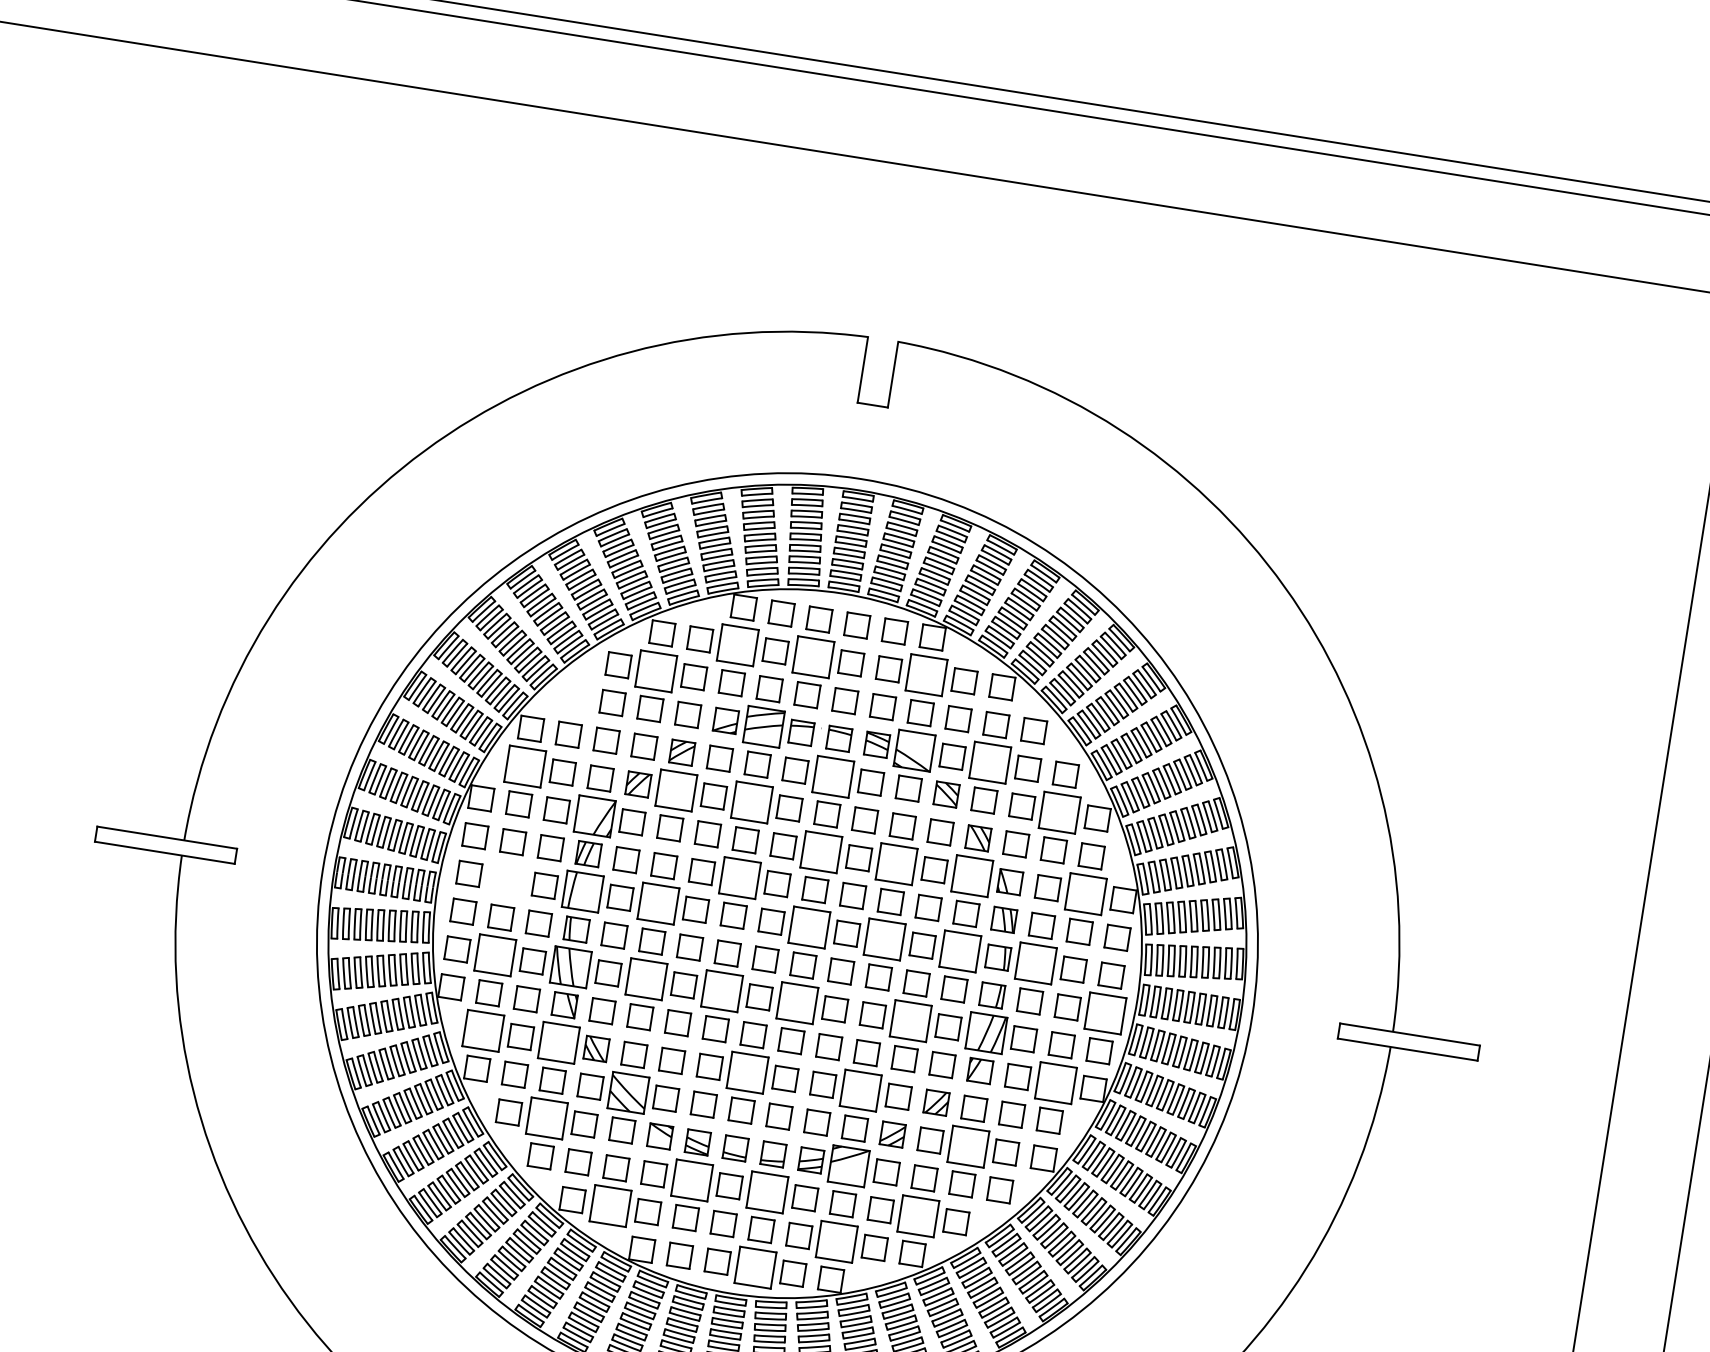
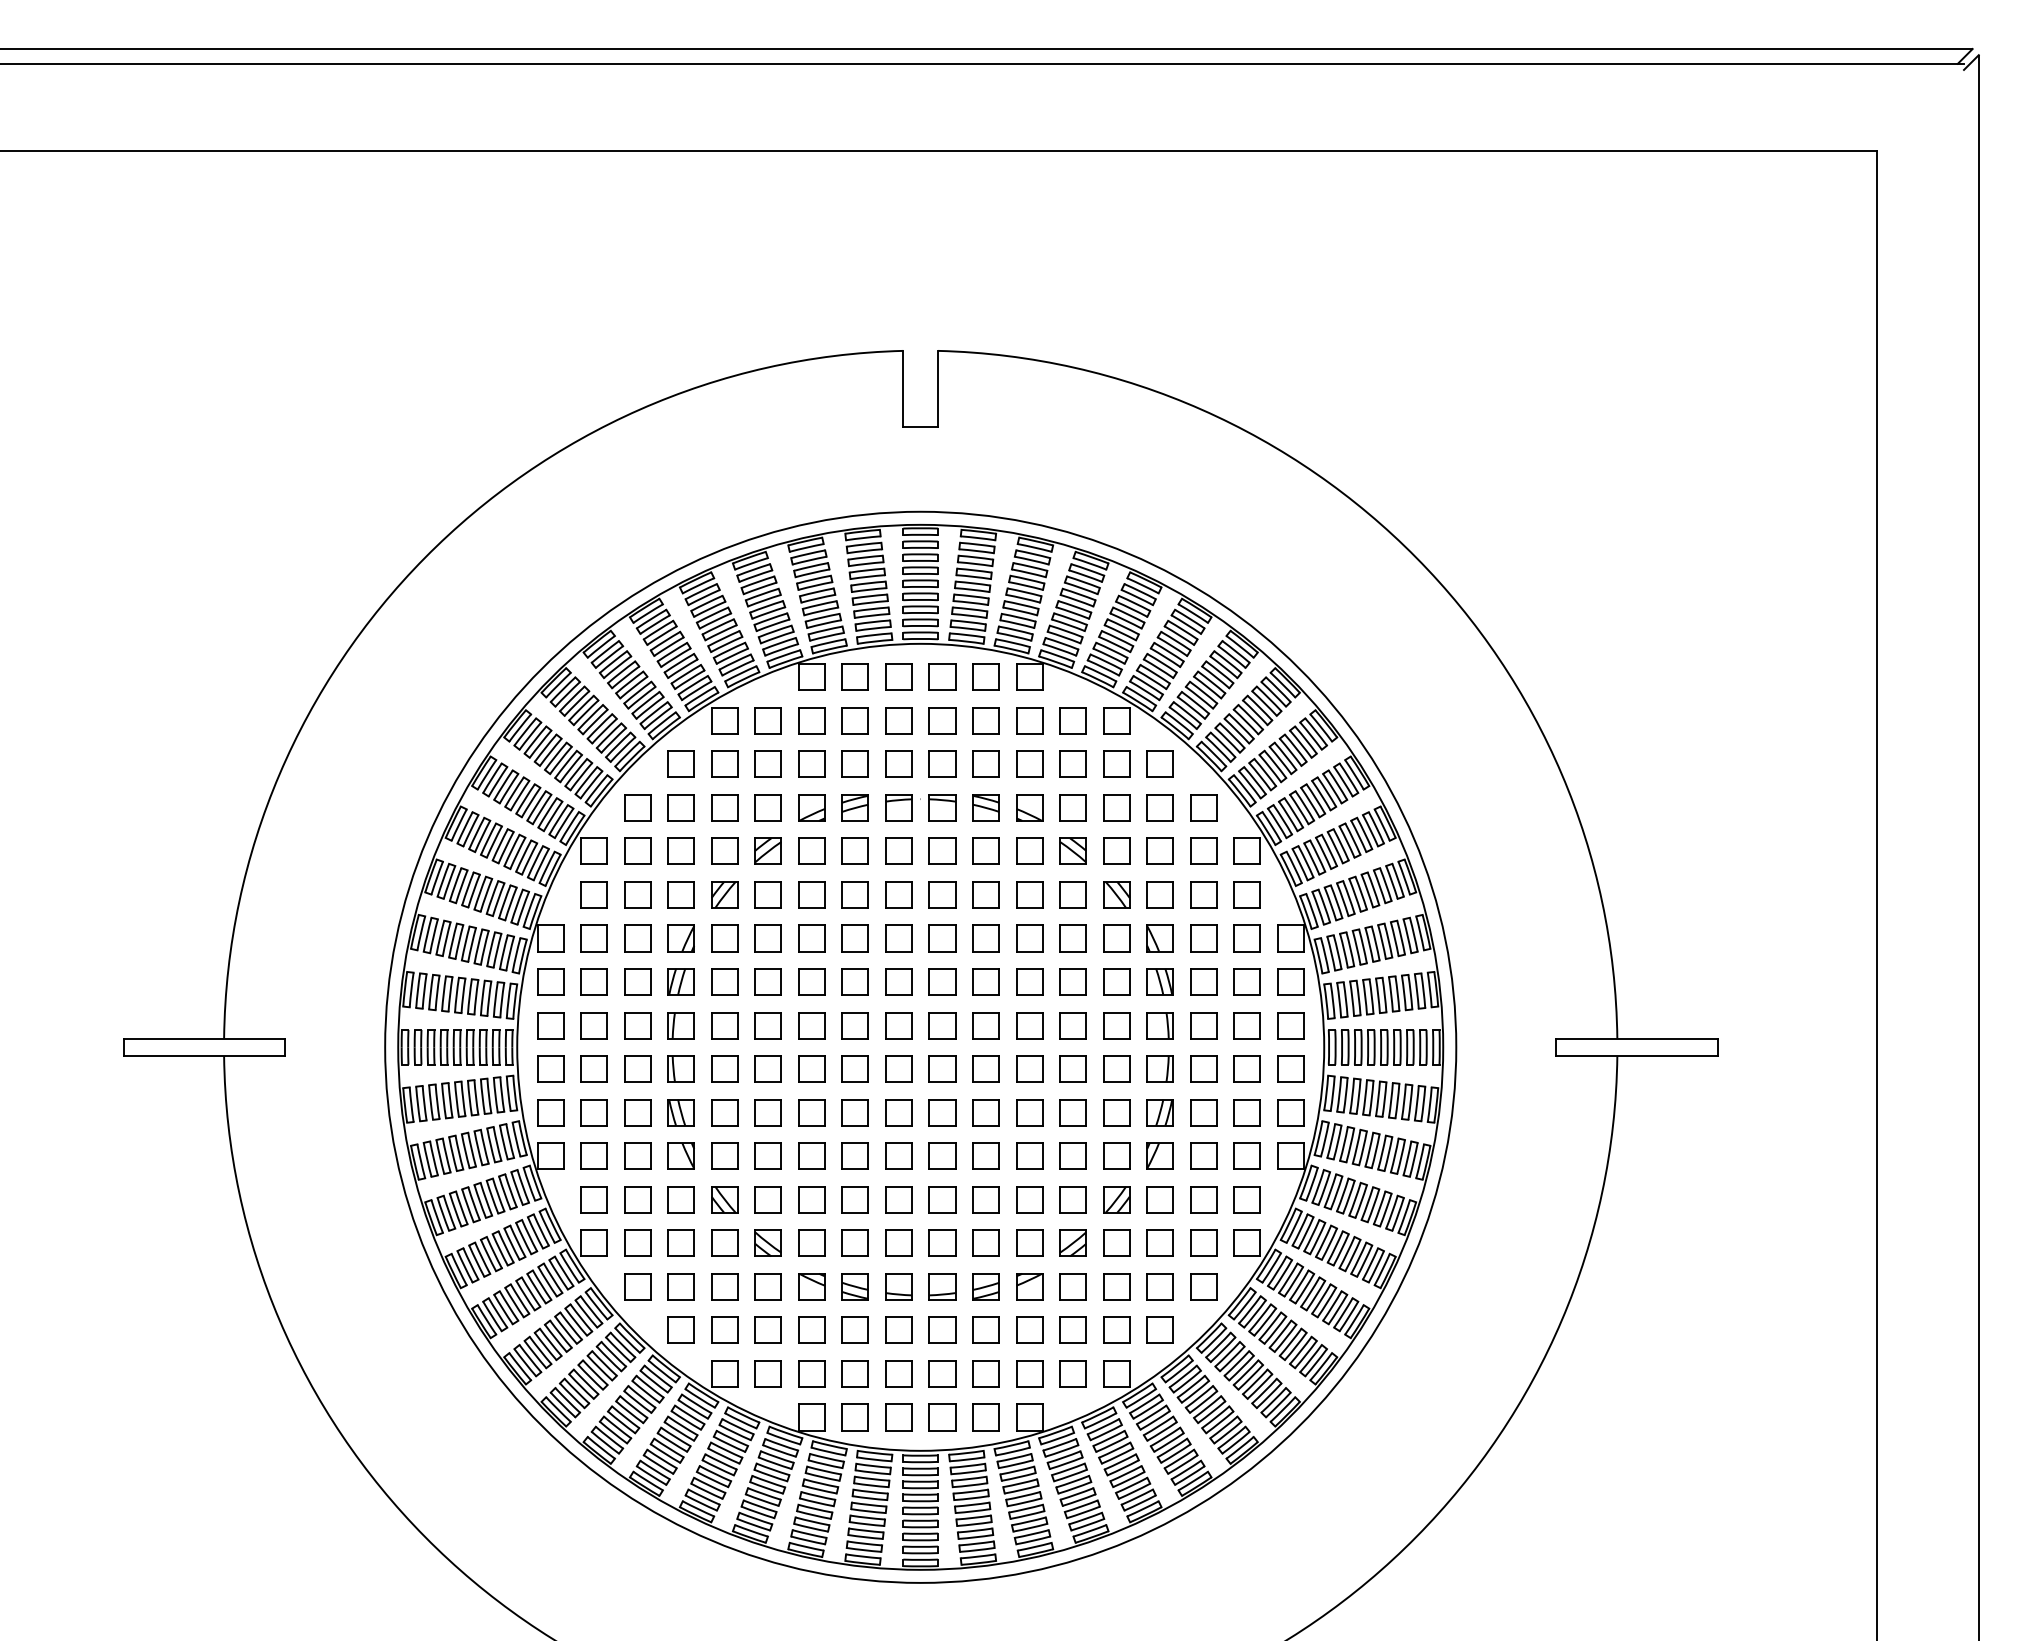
part: (737, 645) -> (811, 720), size x0.62
part: (813, 657) -> (898, 720), size x0.62
part: (656, 670) -> (724, 763), size x0.62
part: (926, 675) -> (1029, 720), size x0.62
part: (574, 696) -> (637, 807), added
part: (762, 726) -> (854, 807), size x0.62
part: (914, 750) -> (1029, 807), size x0.62
part: (990, 762) -> (1116, 807), size x0.62
part: (524, 766) -> (593, 894), size x0.62
part: (833, 775) -> (942, 850), size x0.62
part: (675, 790) -> (767, 894), size x0.62
part: (751, 801) -> (854, 894), size x0.62
part: (1059, 811) -> (1203, 850), size x0.62
part: (594, 816) -> (680, 938), size x0.62
part: (821, 852) -> (942, 938), size x0.62
part: (896, 864) -> (1029, 938), size x0.62
part: (972, 876) -> (1116, 938), size x0.62
part: (739, 877) -> (854, 981), size x0.62
part: (506, 879) -> (593, 1025), added
part: (582, 891) -> (680, 1025), size x0.62
part: (1085, 894) -> (1246, 938), size x0.62
part: (657, 903) -> (767, 1025), size x0.62
part: (809, 927) -> (942, 1025), size x0.62
part: (884, 939) -> (1029, 1025), size x0.62
part: (960, 951) -> (1116, 1025), size x0.62
part: (494, 955) -> (593, 1112), size x0.62
part: (1035, 963) -> (1203, 1025), size x0.62
part: (570, 967) -> (680, 1112), size x0.62
part: (645, 979) -> (767, 1112), size x0.62
part: (721, 991) -> (854, 1112), size x0.62
part: (797, 1003) -> (942, 1112), size x0.62
part: (1105, 1012) -> (1290, 1068), size x0.62
part: (910, 1021) -> (1072, 1112), size x0.62
part: (482, 1030) -> (593, 1199), size x0.62
part: (985, 1033) -> (1159, 1112), size x0.62
part: (558, 1042) -> (680, 1199), size x0.62
part: (747, 1072) -> (898, 1199), size x0.62
part: (1055, 1082) -> (1246, 1155), size x0.62
part: (860, 1090) -> (1029, 1199), size x0.62
part: (627, 1091) -> (767, 1242), size x0.62
part: (546, 1118) -> (680, 1286), size x0.62
part: (967, 1145) -> (1159, 1242), size x0.62
part: (848, 1166) -> (1029, 1286), size x0.62
part: (691, 1179) -> (854, 1329), size x0.62
part: (767, 1191) -> (942, 1329), size x0.62
part: (609, 1205) -> (767, 1373), size x0.62
part: (918, 1215) -> (1116, 1329), size x0.62
part: (837, 1241) -> (1029, 1373), size x0.62
part: (755, 1267) -> (942, 1417), size x0.62

